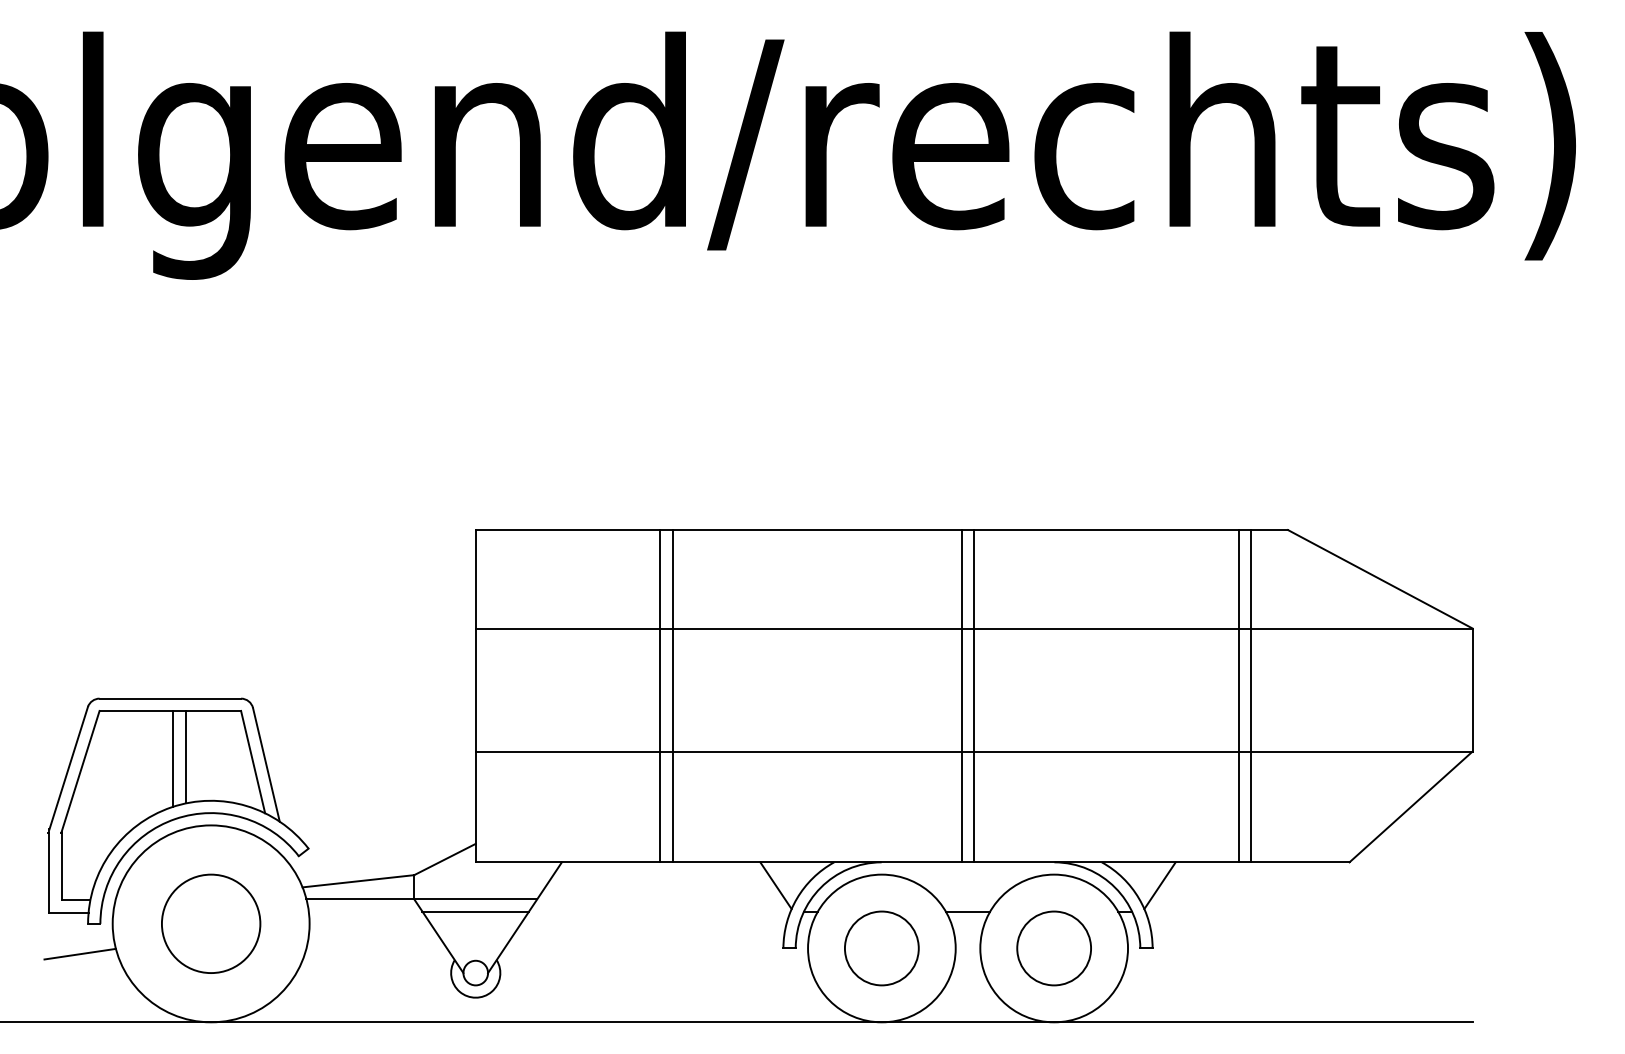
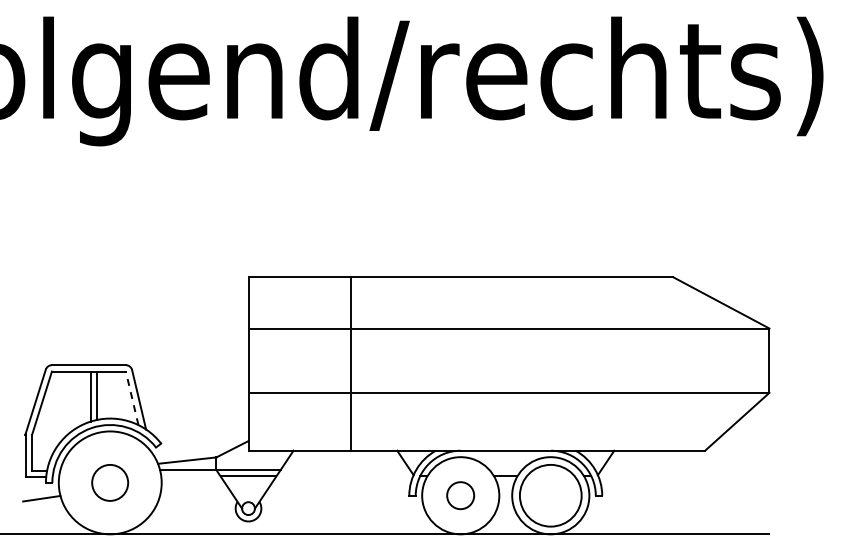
line: (659, 695) -> (344, 363), removed
line: (961, 695) -> (502, 363), removed
line: (973, 695) -> (508, 363), removed
line: (1239, 695) -> (647, 363), removed
line: (1250, 695) -> (653, 363), removed
line: (253, 760) -> (132, 397), solid -> dashed
circle: (209, 923) -> (109, 482), size x0.7
circle: (881, 947) -> (460, 495), size x0.7
circle: (1053, 947) -> (550, 495), size x1.6

